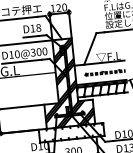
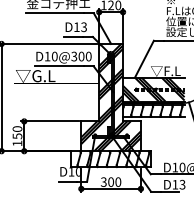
text: (38, 27) -> (84, 26), D18 -> D13
hatch: (100, 72) -> (153, 89), added
hatch: (71, 133) -> (110, 159), added

